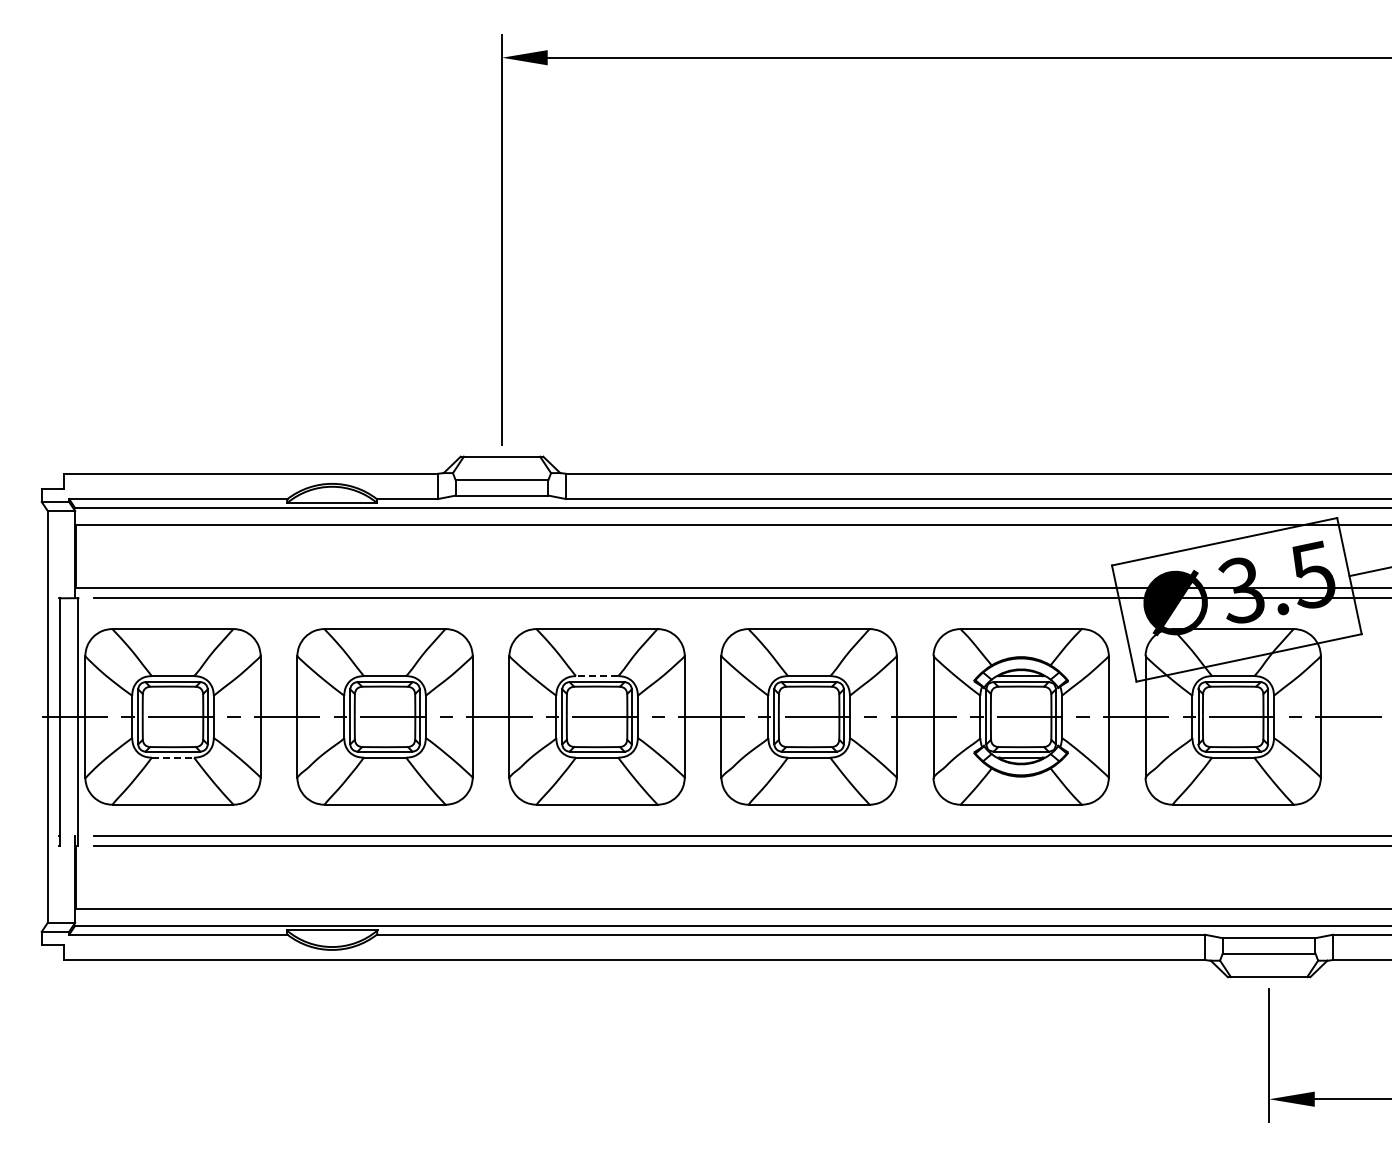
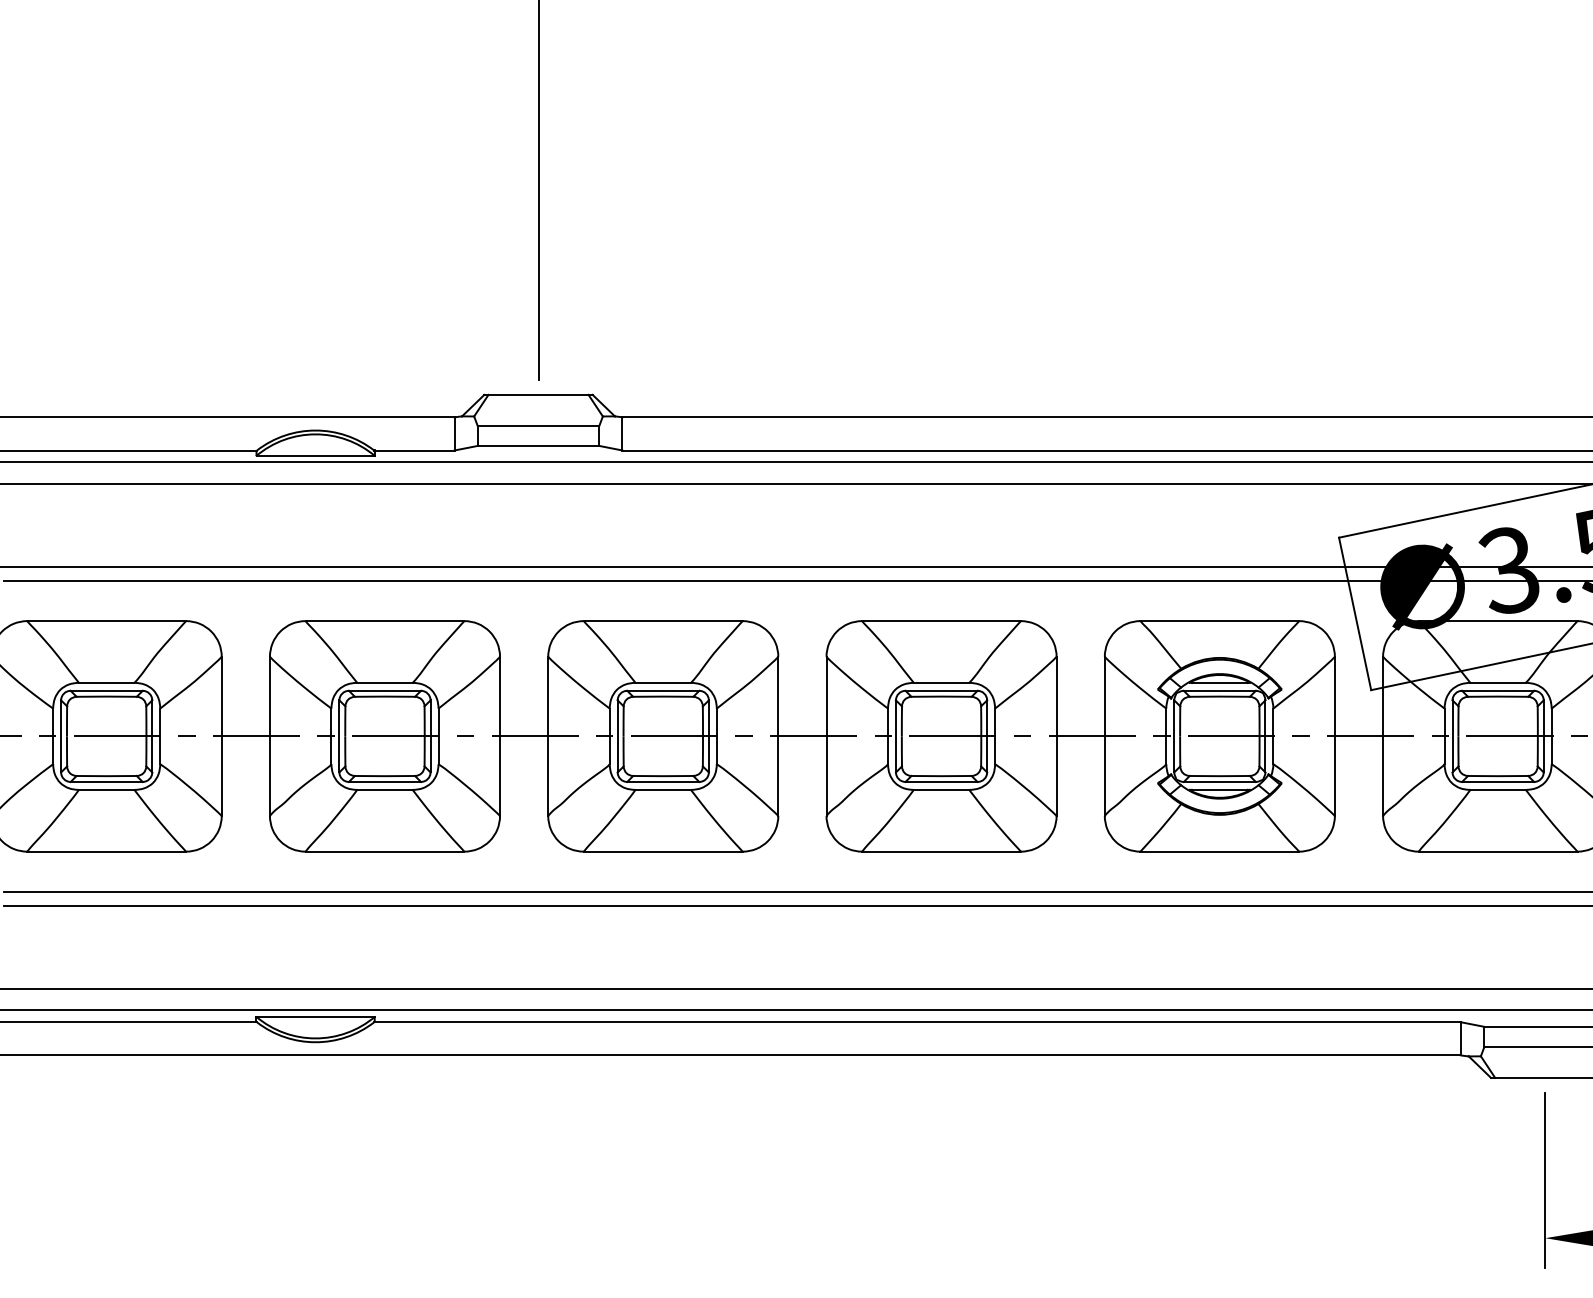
line: (596, 676) -> (662, 683), dashed -> solid
line: (173, 757) -> (107, 789), dashed -> solid

